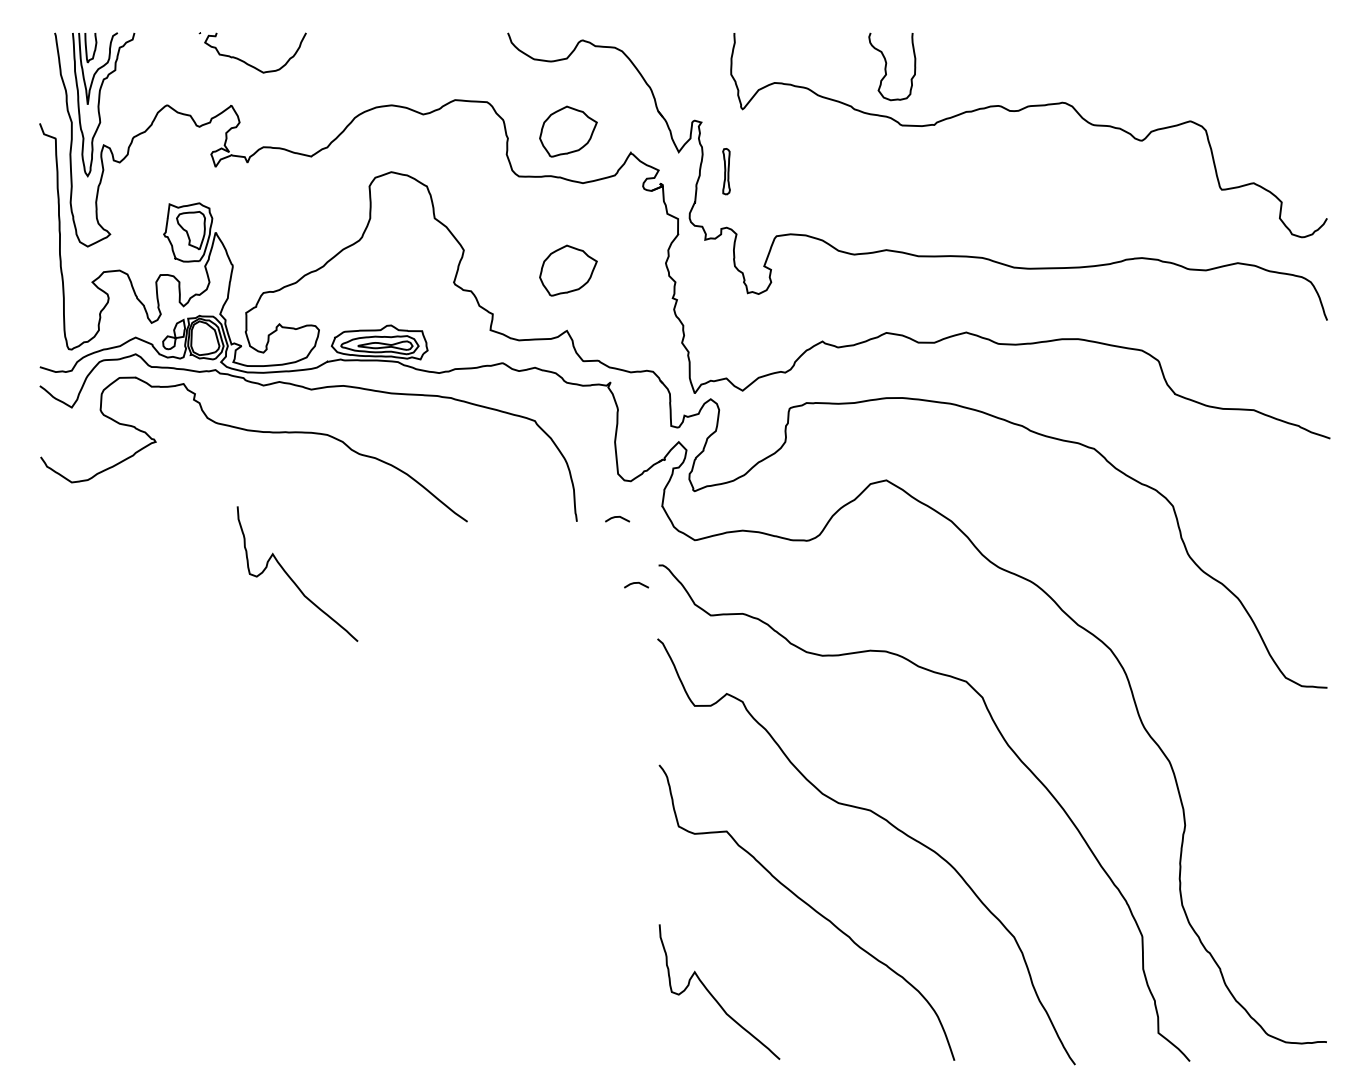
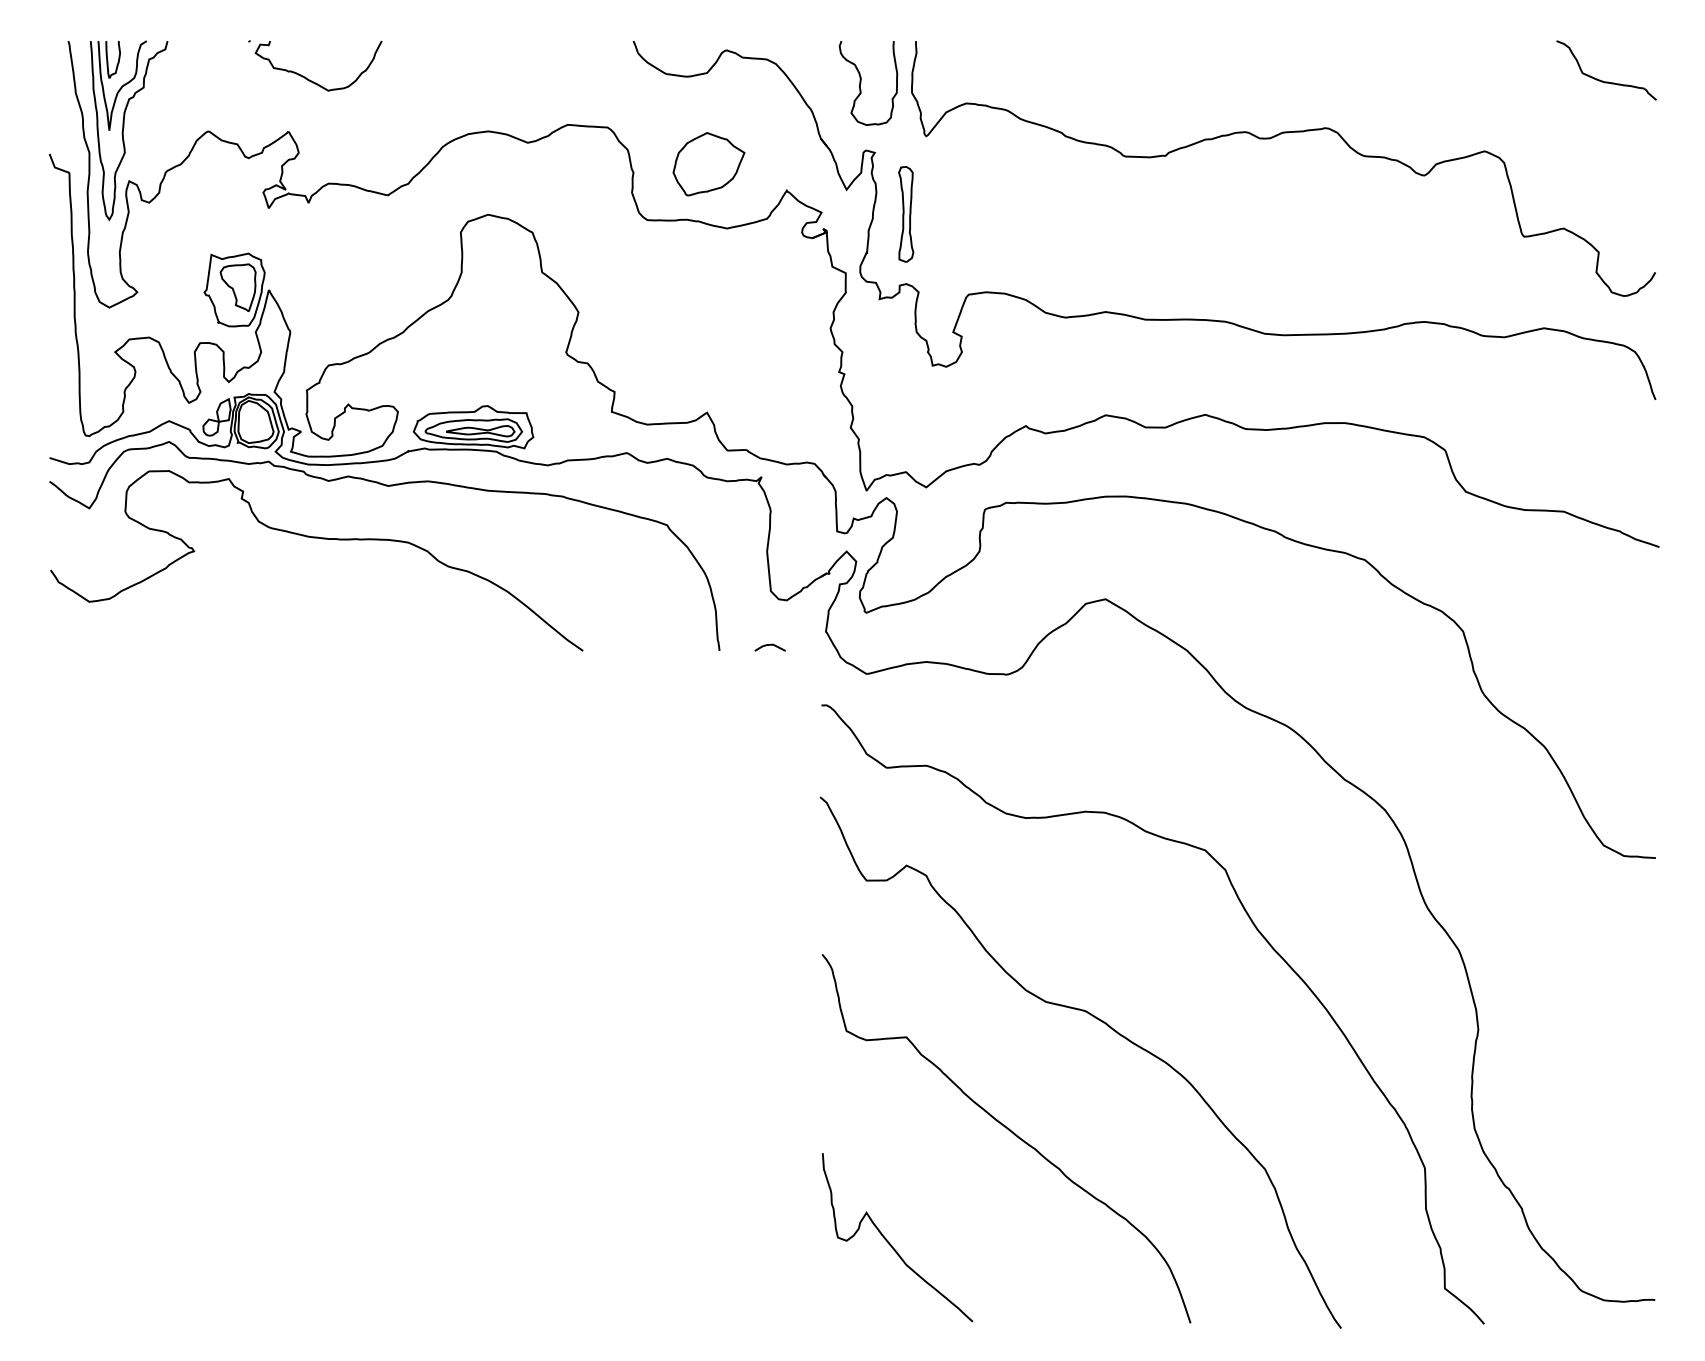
curve: (887, 63) -> (862, 79), moved
curve: (1285, 64) -> (1603, 80), added
part: (726, 171) -> (906, 213), size x1.67
part: (568, 270) -> (709, 337), removed
curve: (291, 577) -> (363, 720), removed
line: (636, 583) -> (793, 727), removed

